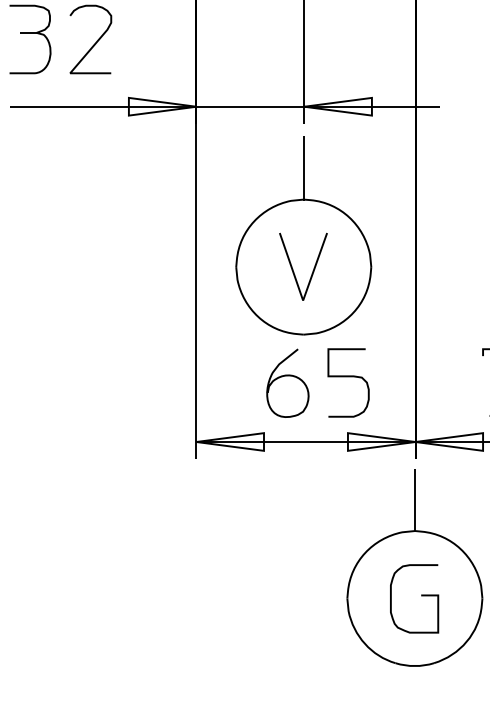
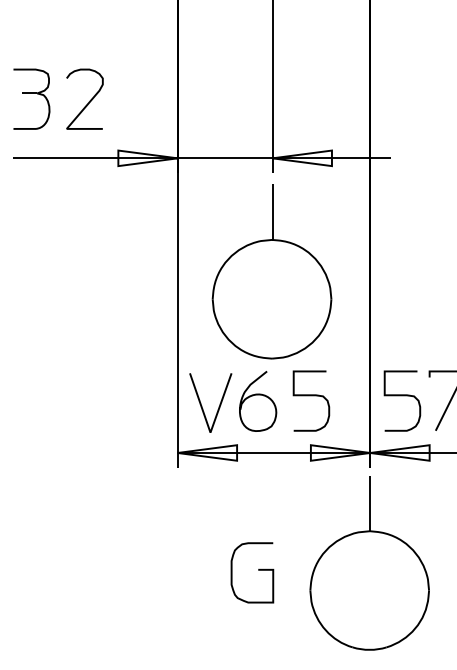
curve: (294, 269) -> (202, 405), moved
curve: (452, 377) -> (402, 396), added
curve: (421, 596) -> (258, 570), moved

